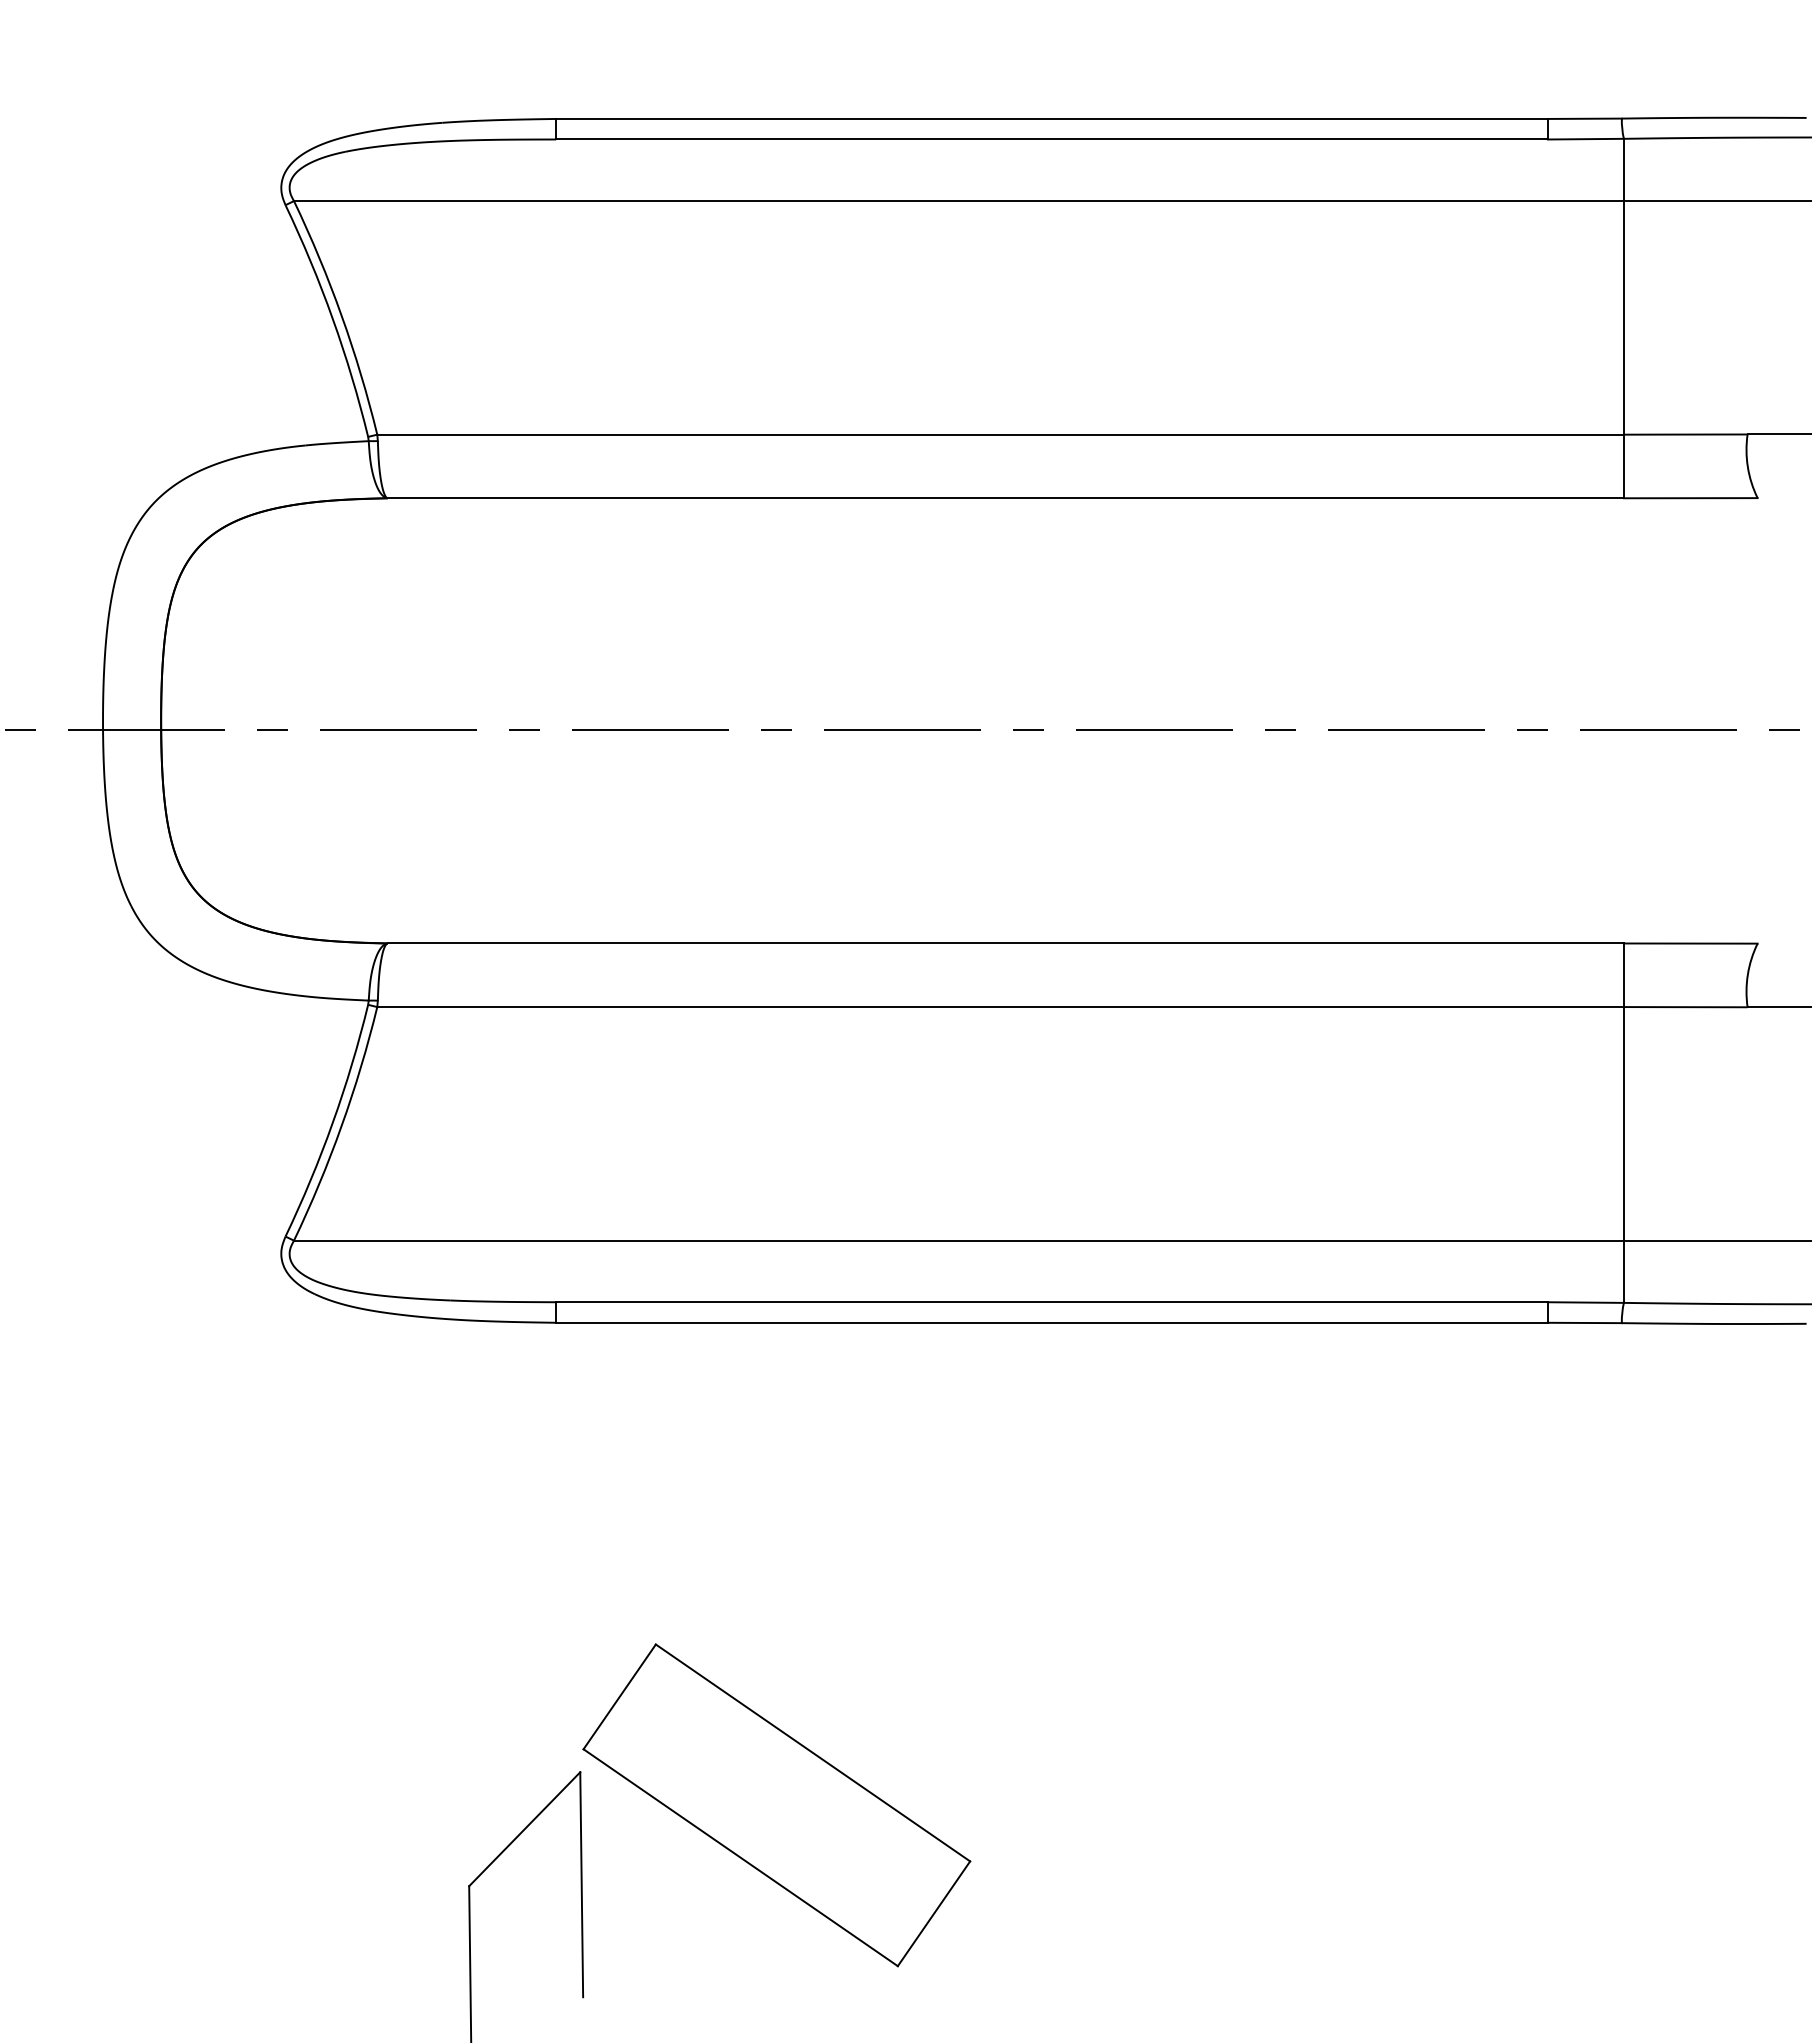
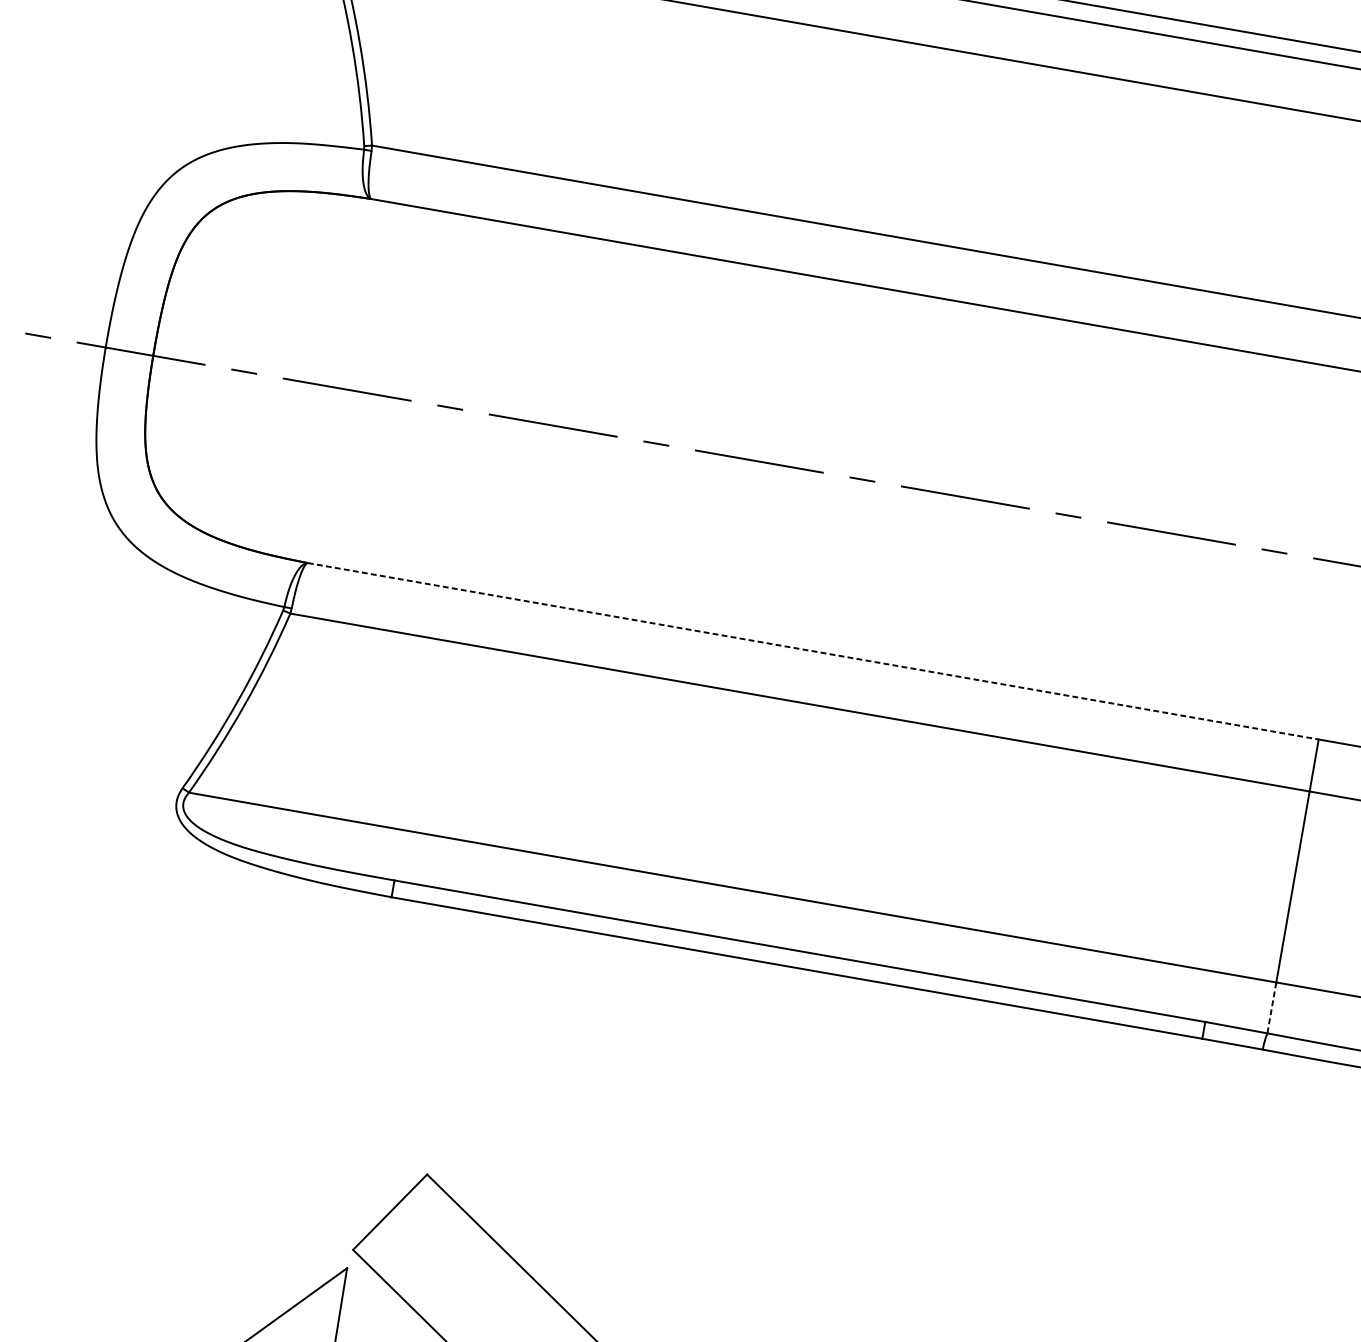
line: (1006, 943) -> (813, 651), solid -> dashed
line: (1623, 1272) -> (1271, 1008), solid -> dashed

